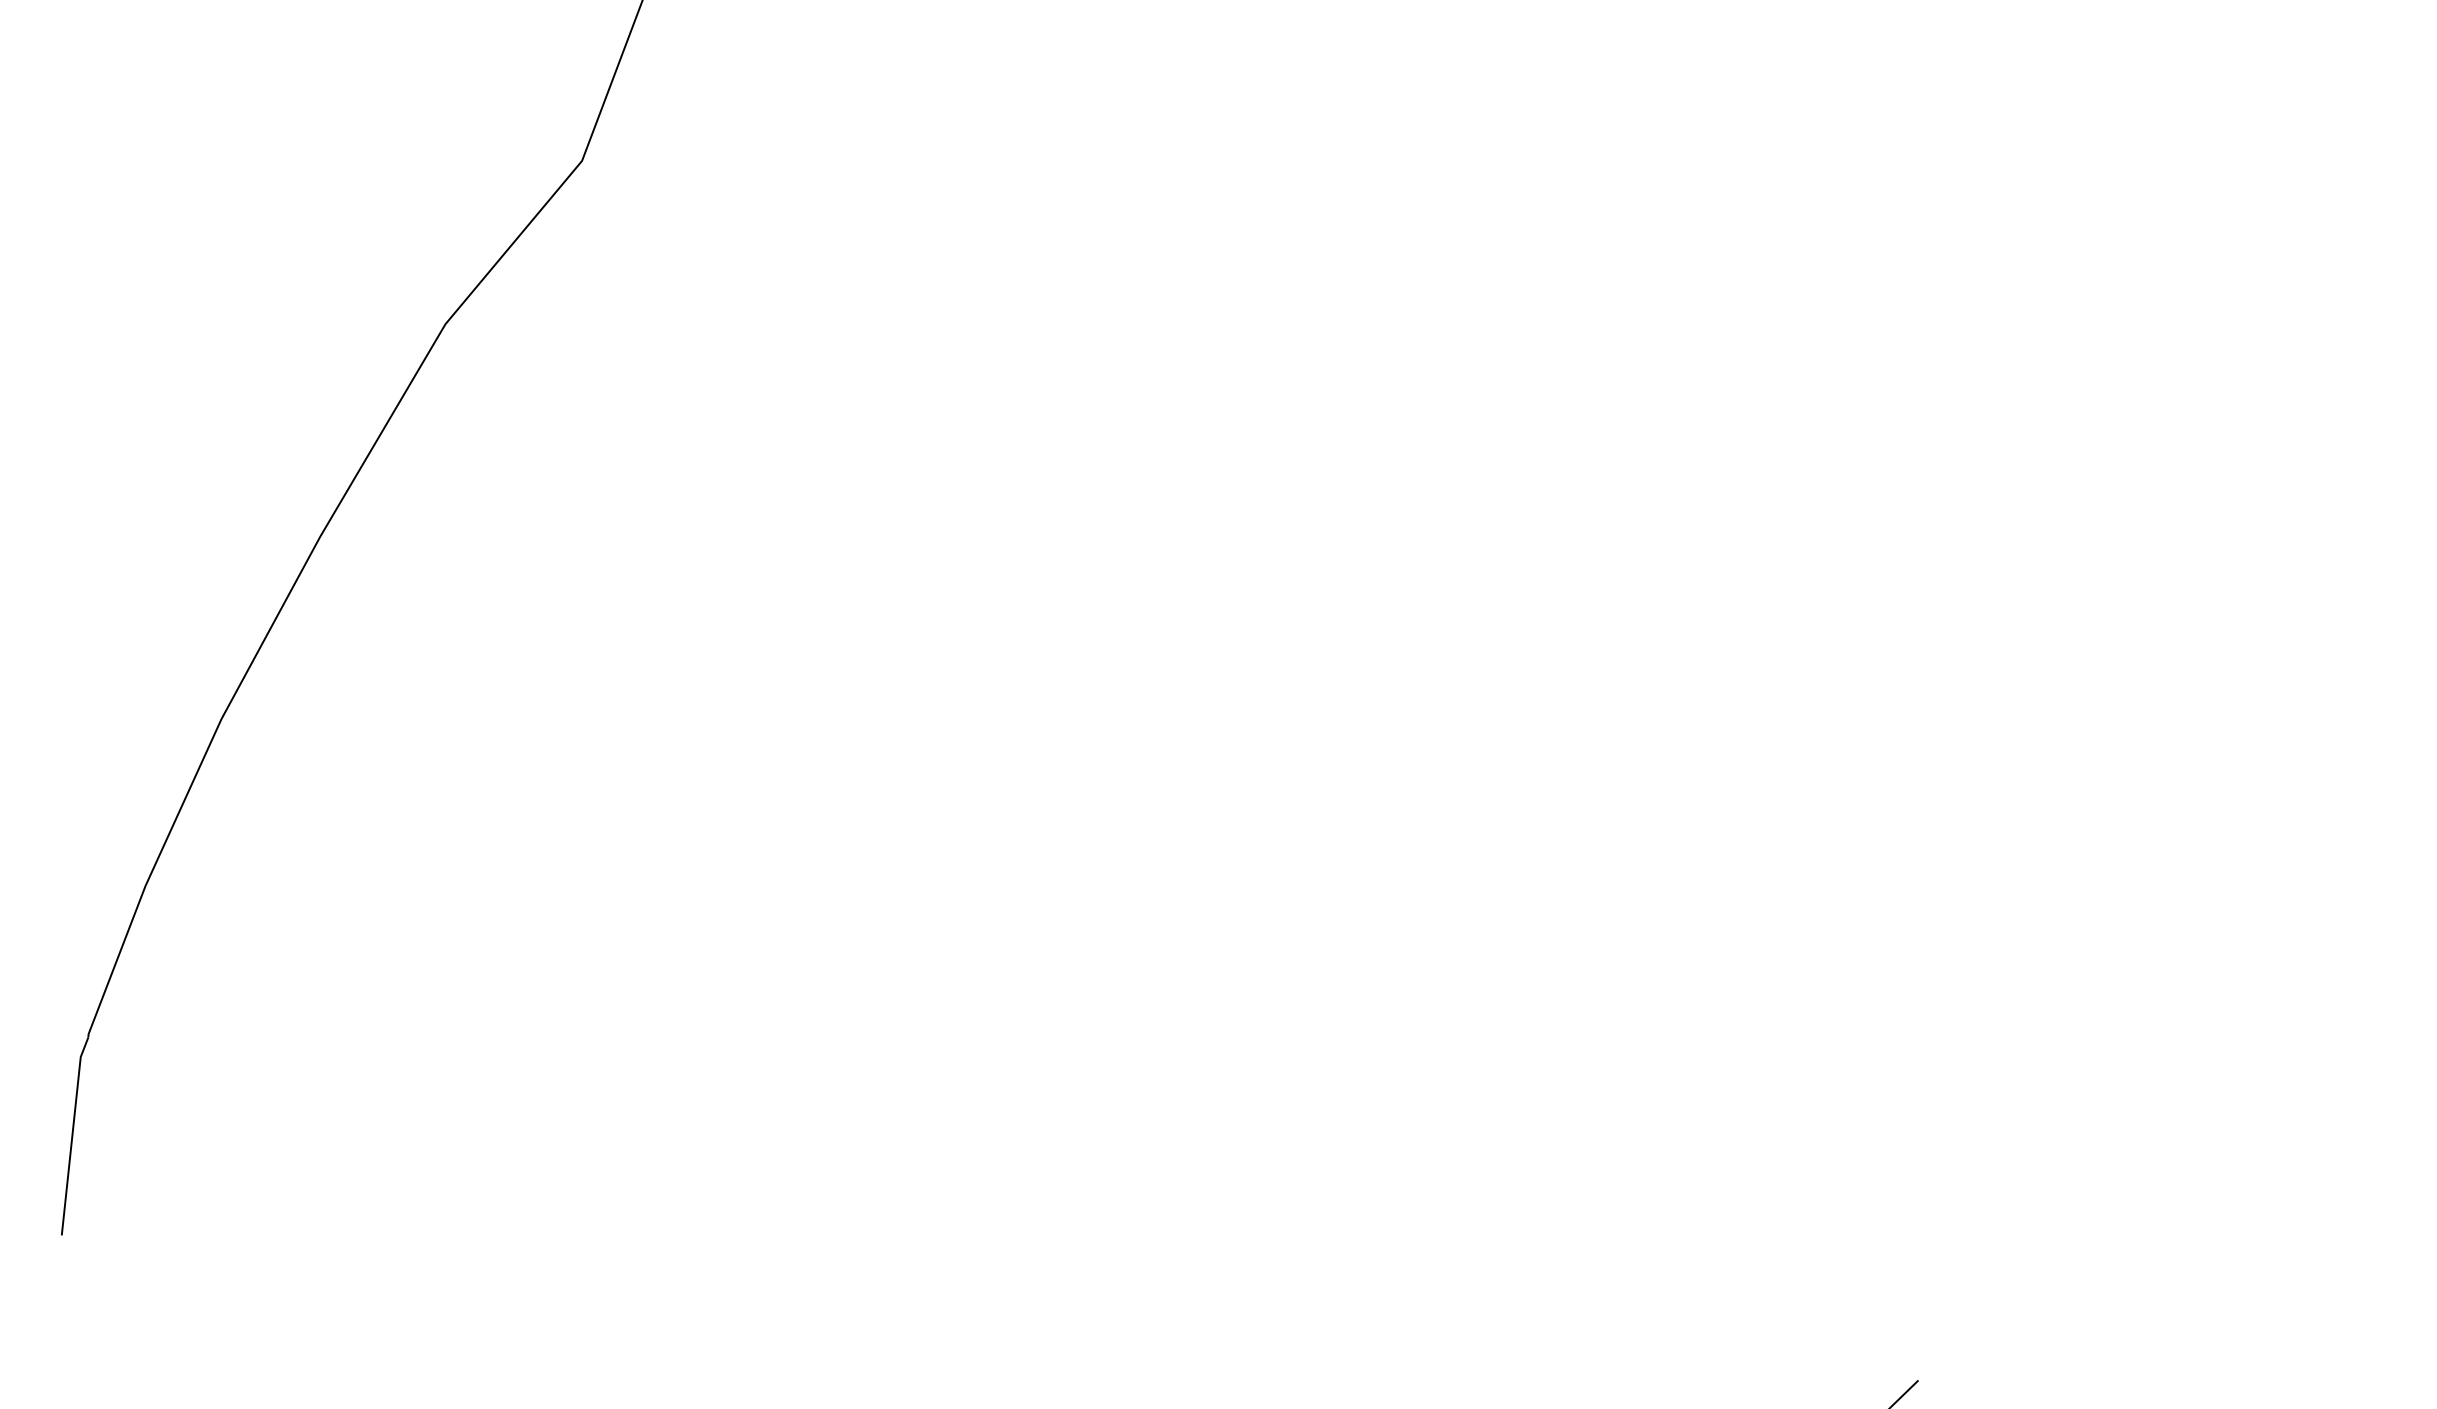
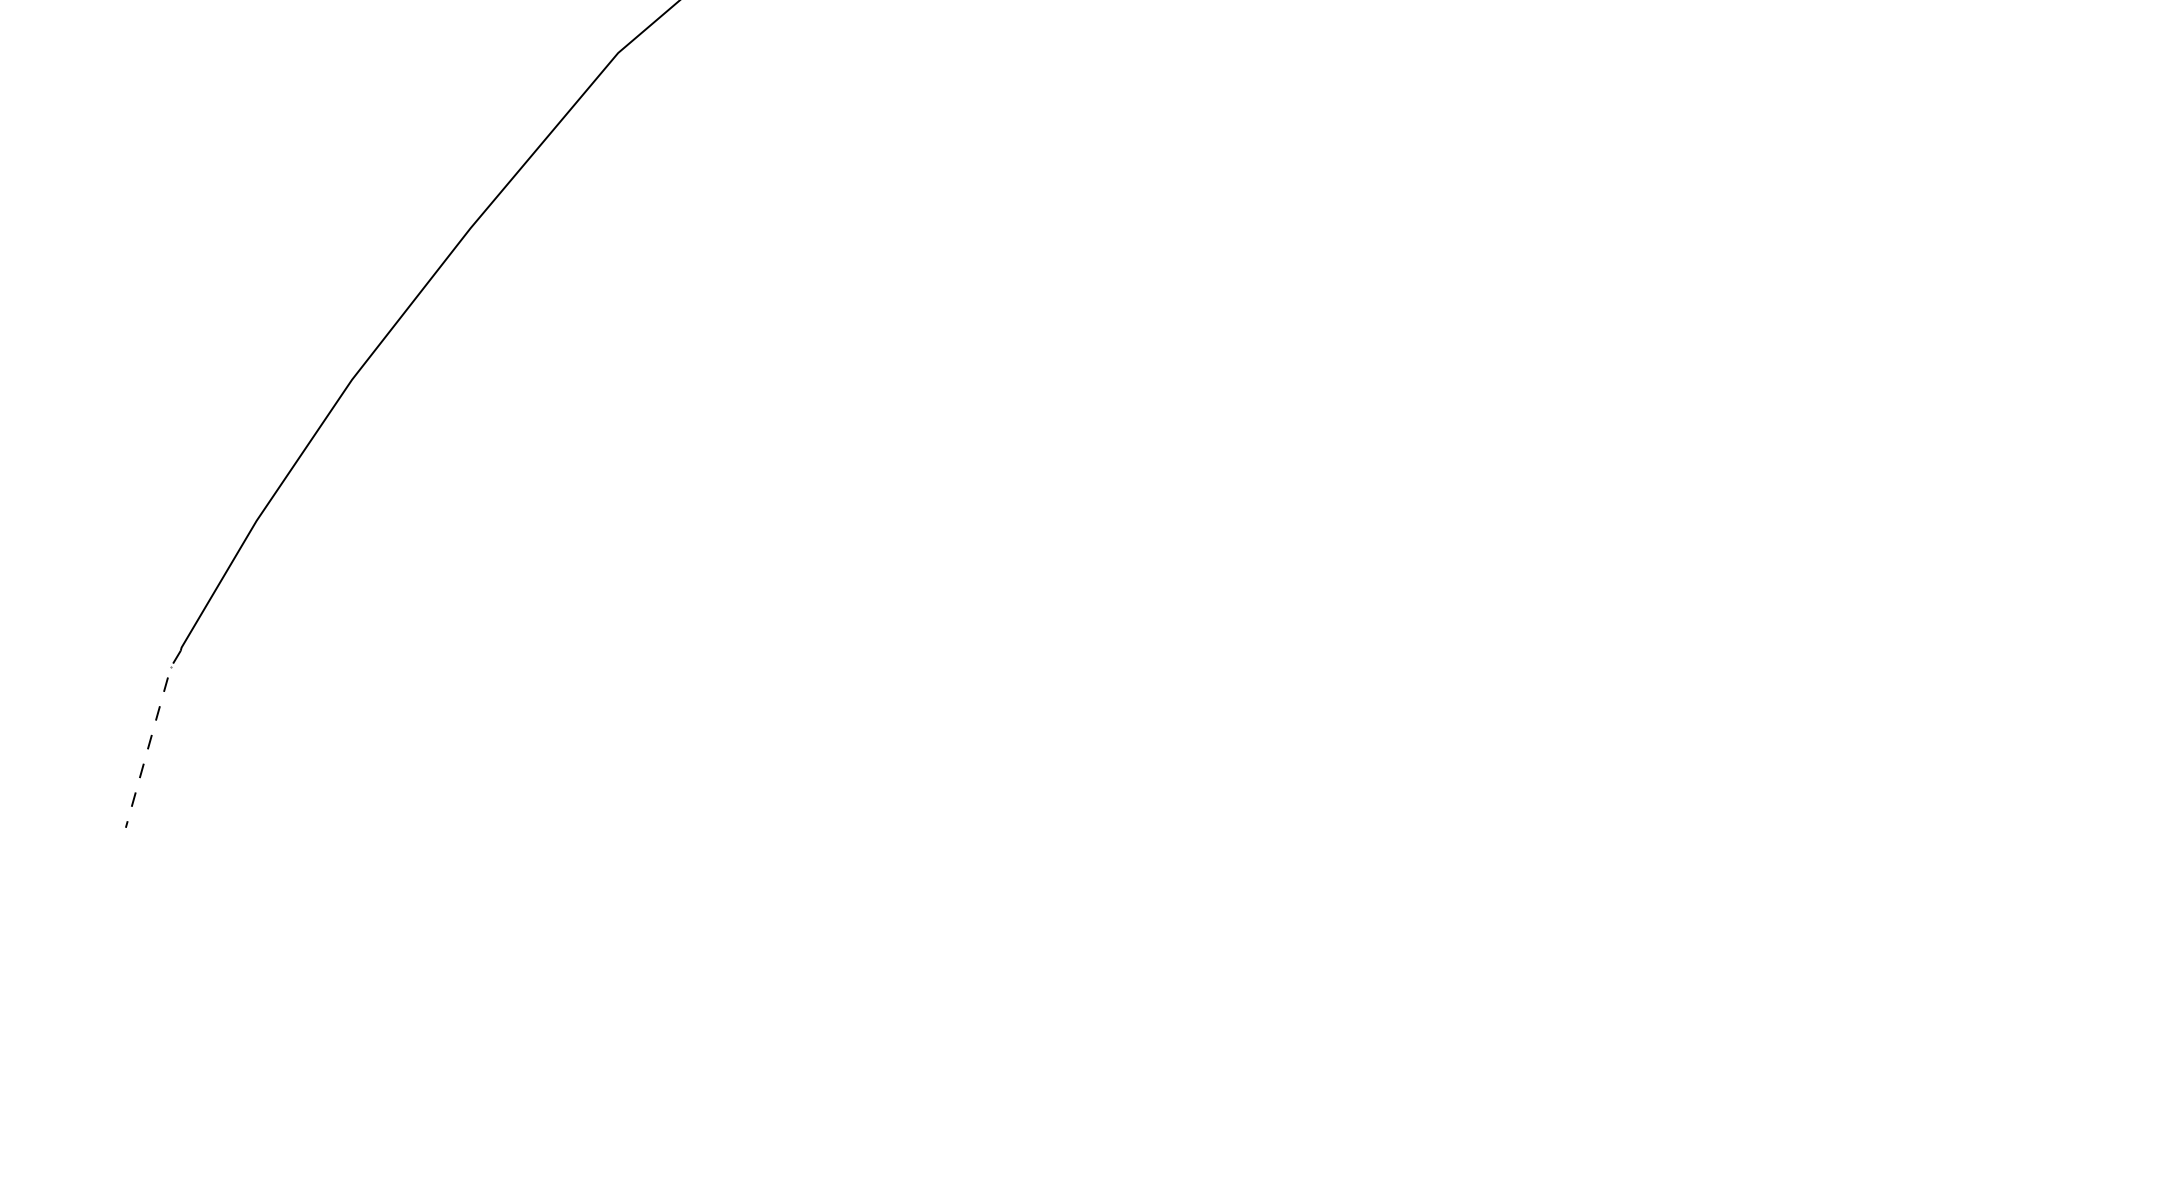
line: (72, 1135) -> (151, 737), solid -> dashed

